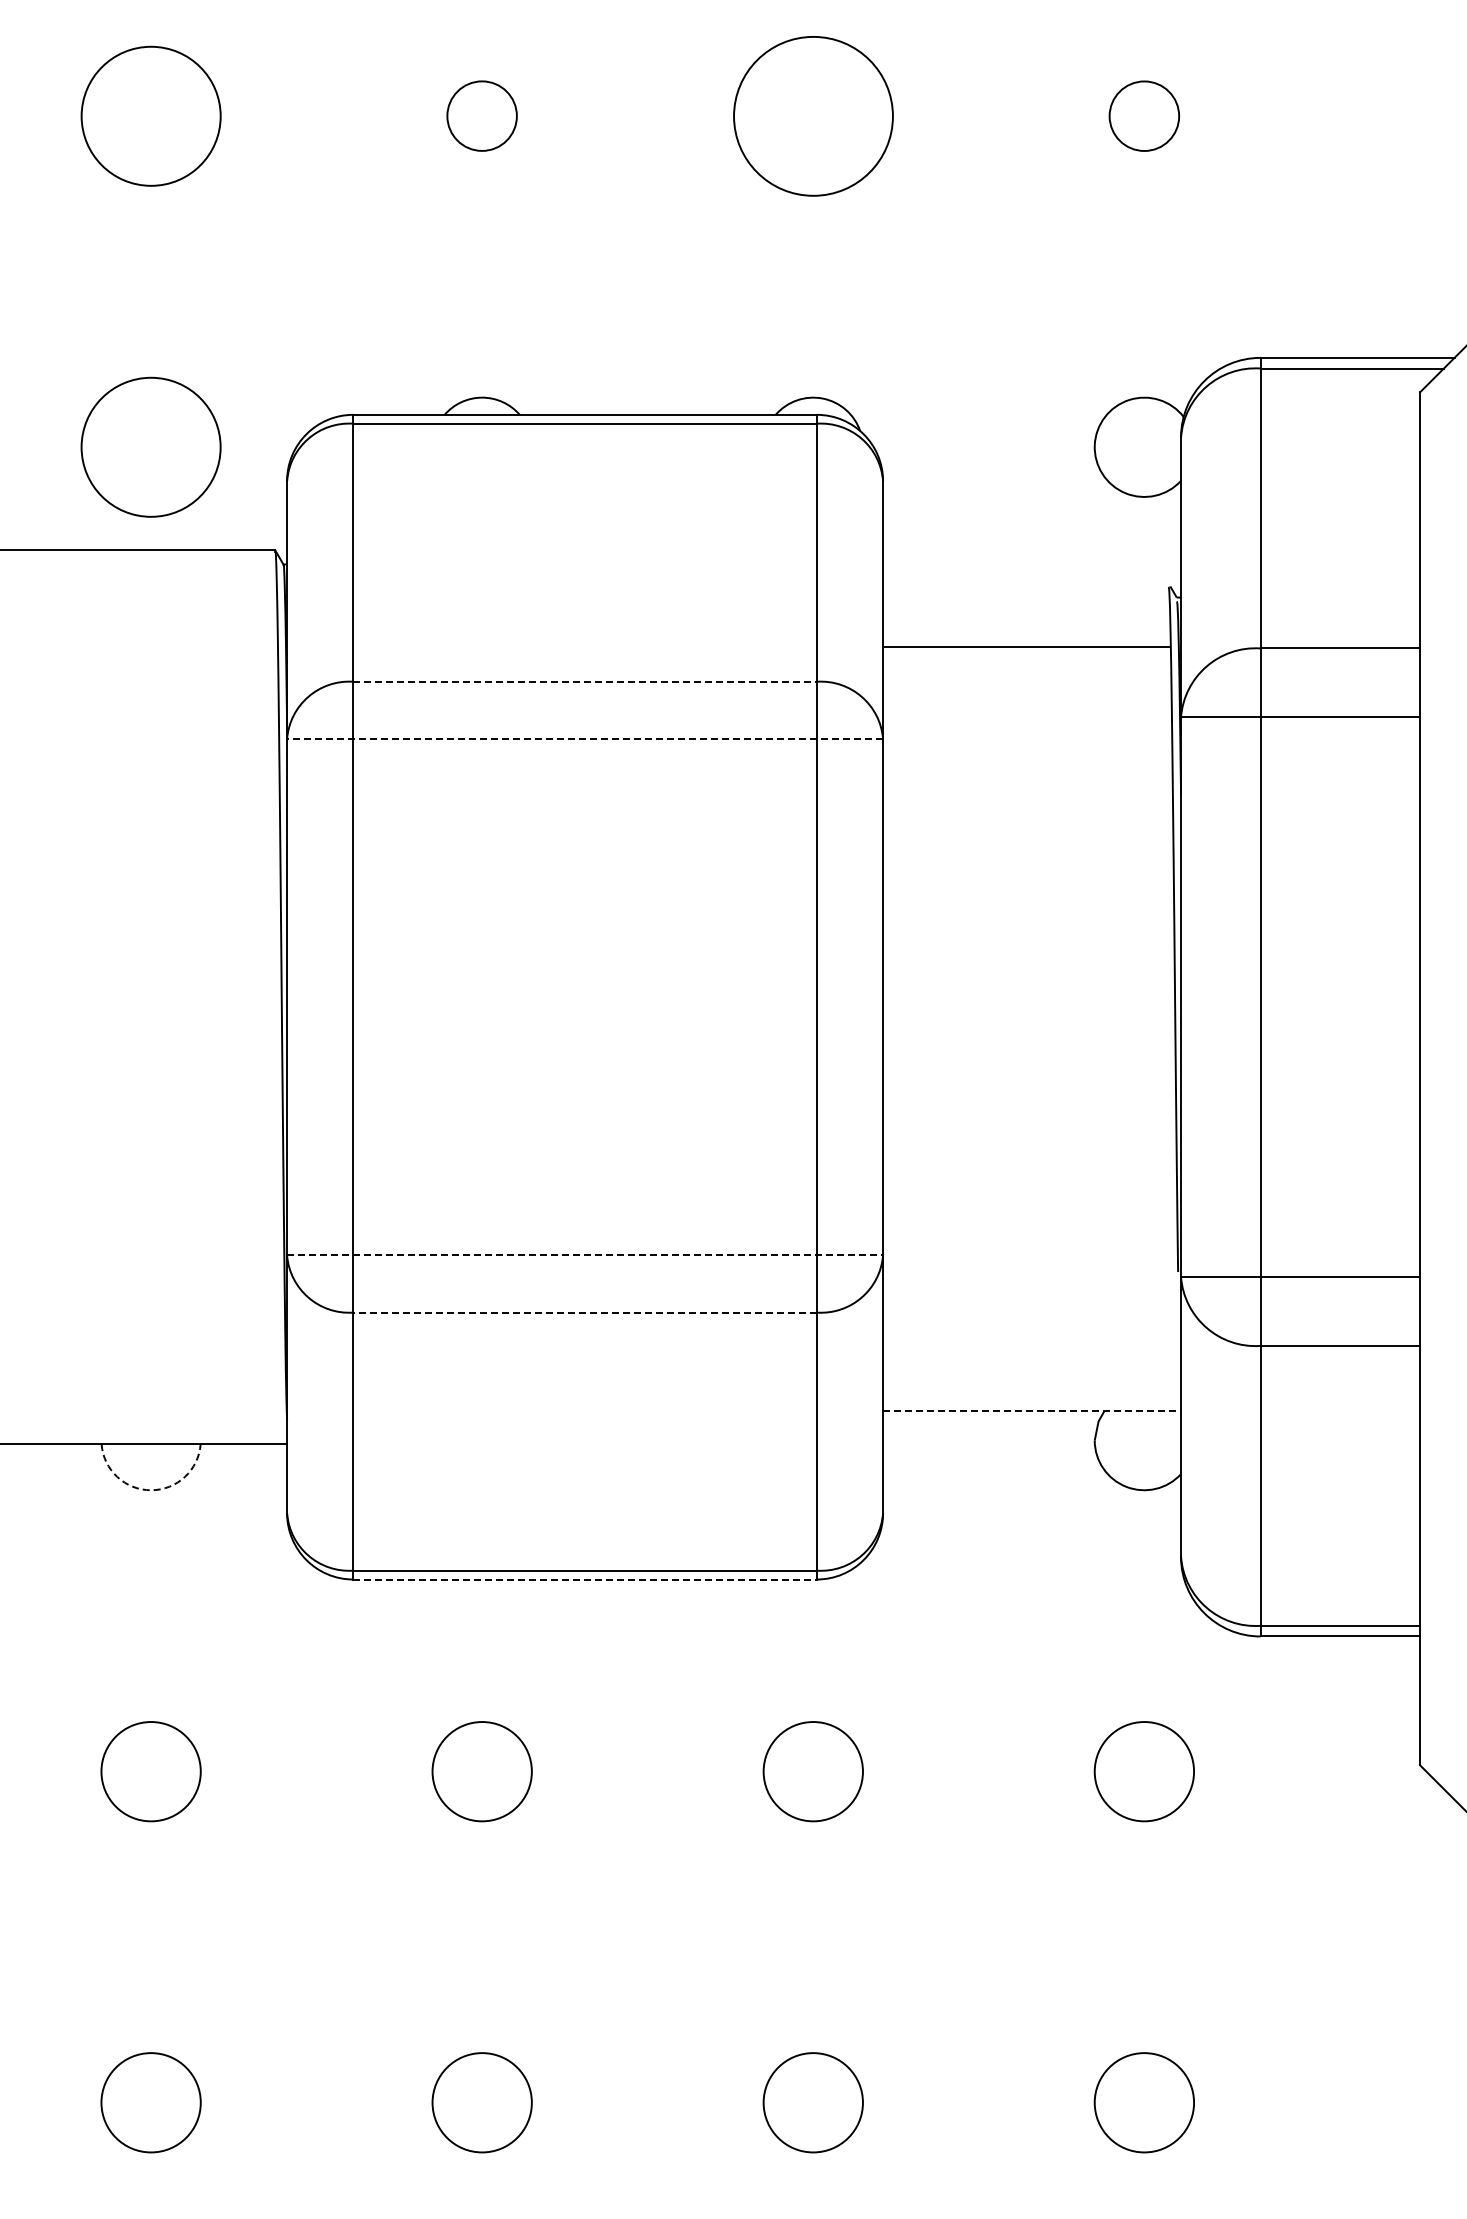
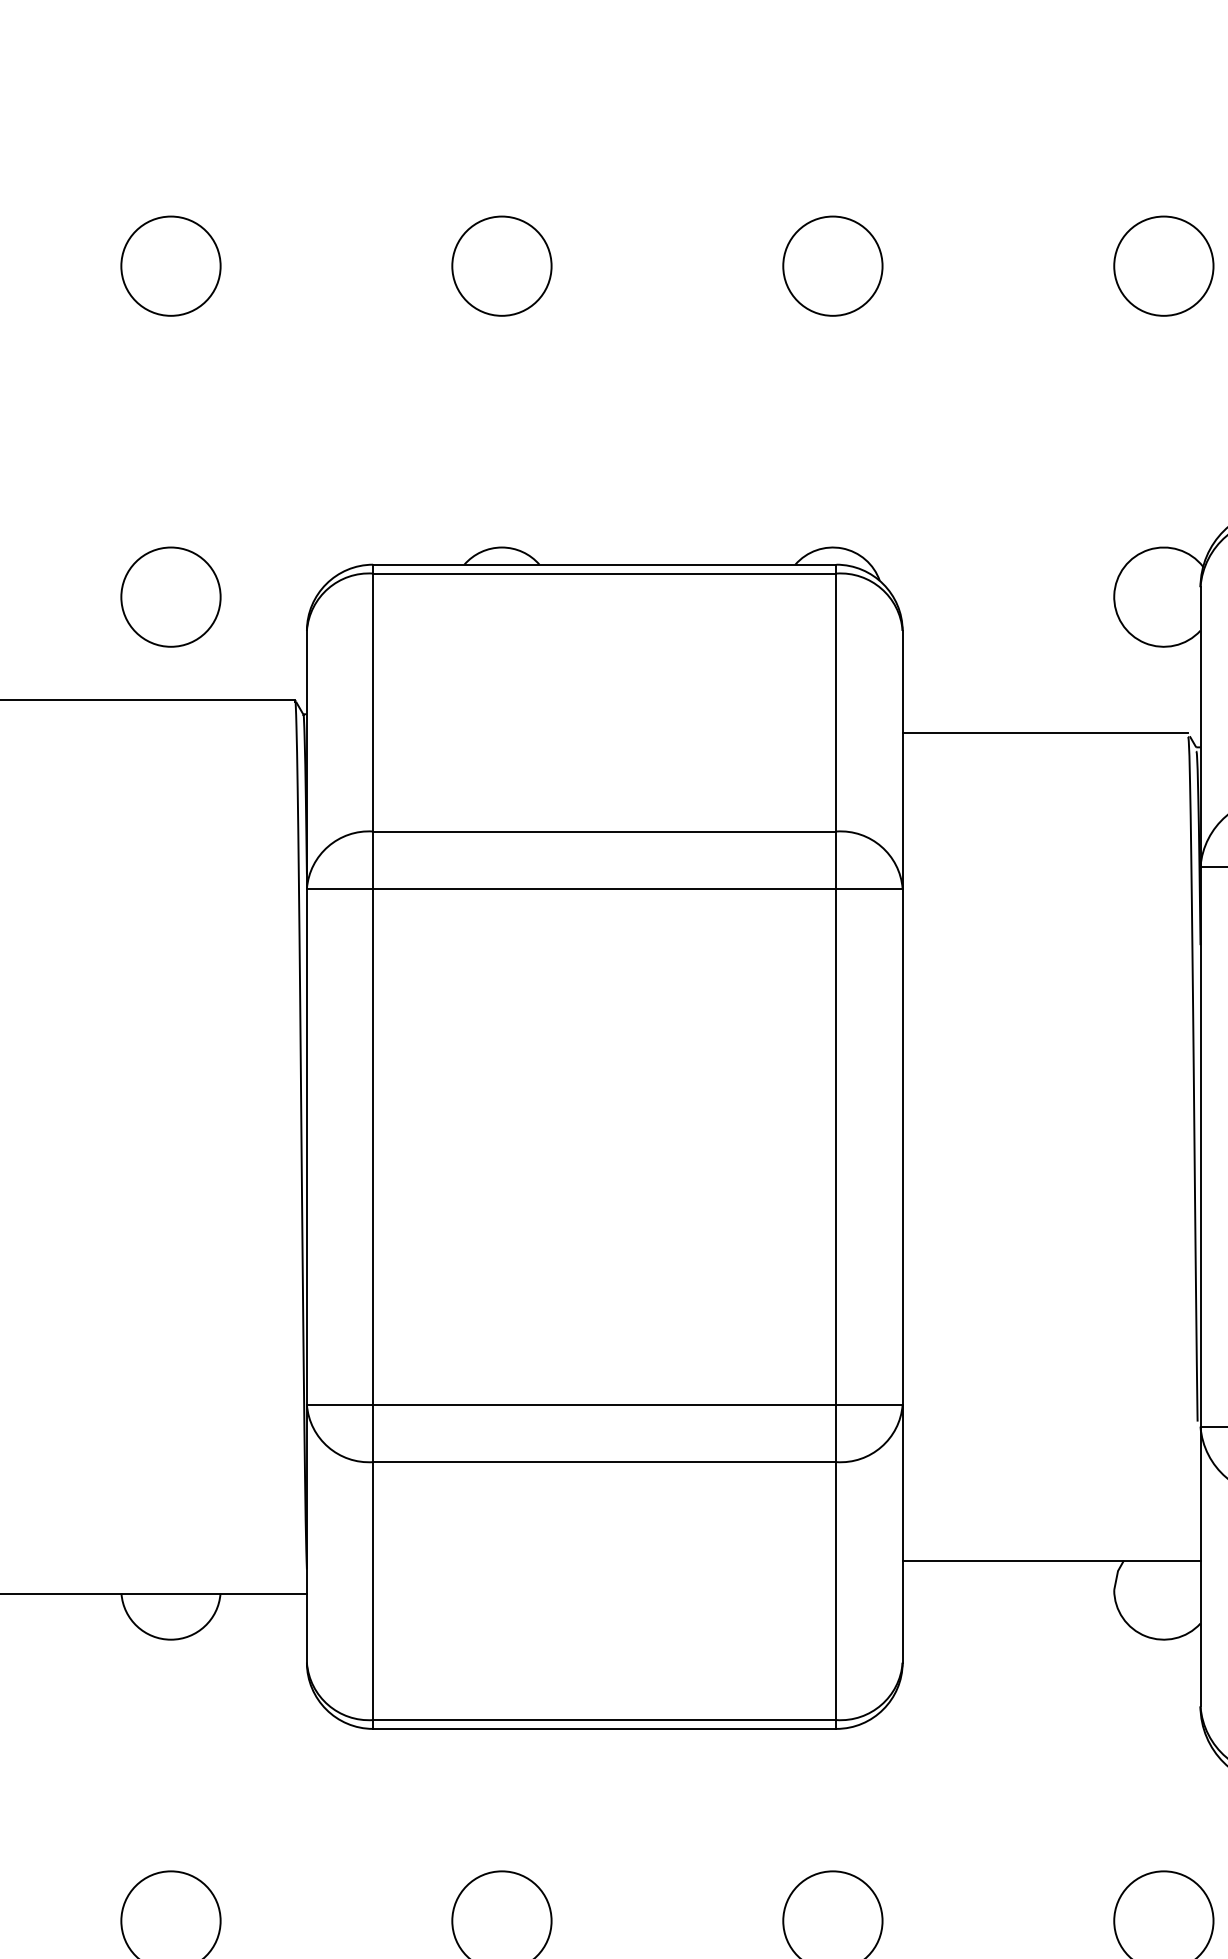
circle: (150, 115) -> (170, 265), size x0.71
circle: (481, 115) -> (501, 265), size x1.43
circle: (812, 115) -> (832, 265), size x0.62
circle: (1144, 115) -> (1163, 265), size x1.43
circle: (150, 446) -> (170, 596), size x0.71
line: (1025, 647) -> (1045, 733), moved
line: (585, 681) -> (605, 831), dashed -> solid
line: (585, 739) -> (605, 889), dashed -> solid
line: (585, 1255) -> (605, 1405), dashed -> solid
line: (585, 1312) -> (605, 1462), dashed -> solid
line: (1032, 1411) -> (1052, 1560), dashed -> solid
arc: (151, 1490) -> (171, 1639), dashed -> solid
line: (585, 1579) -> (605, 1728), dashed -> solid

